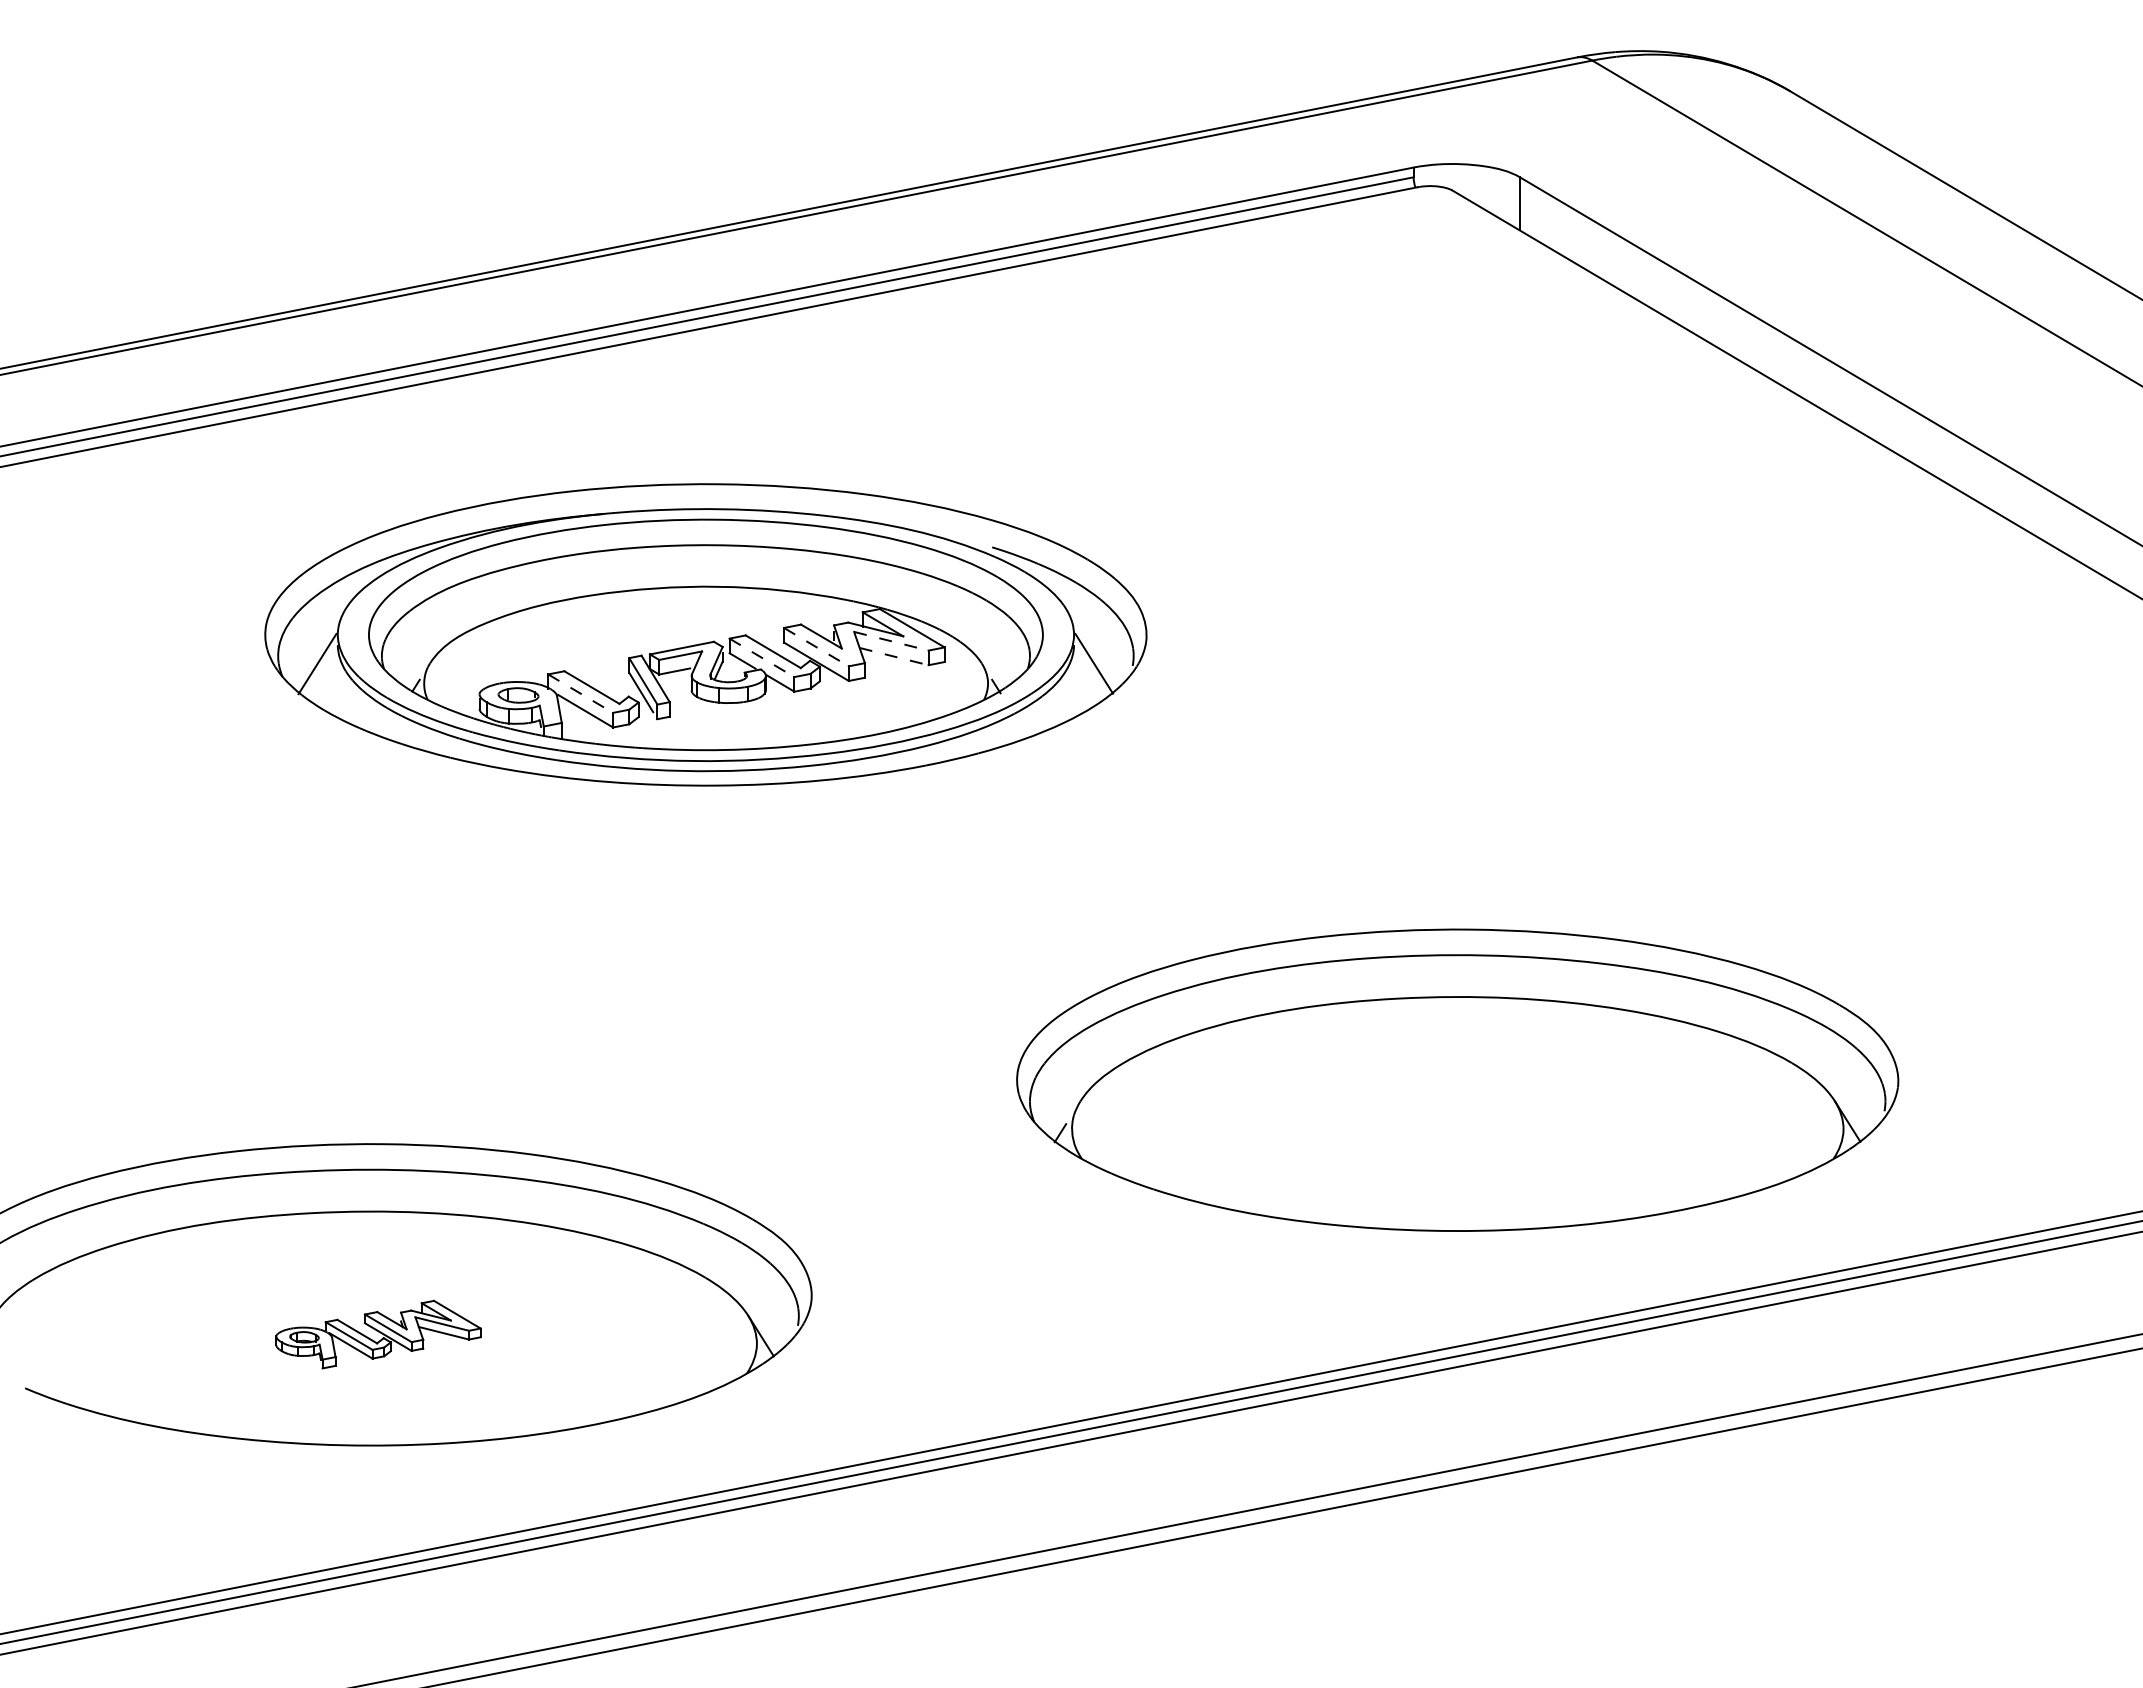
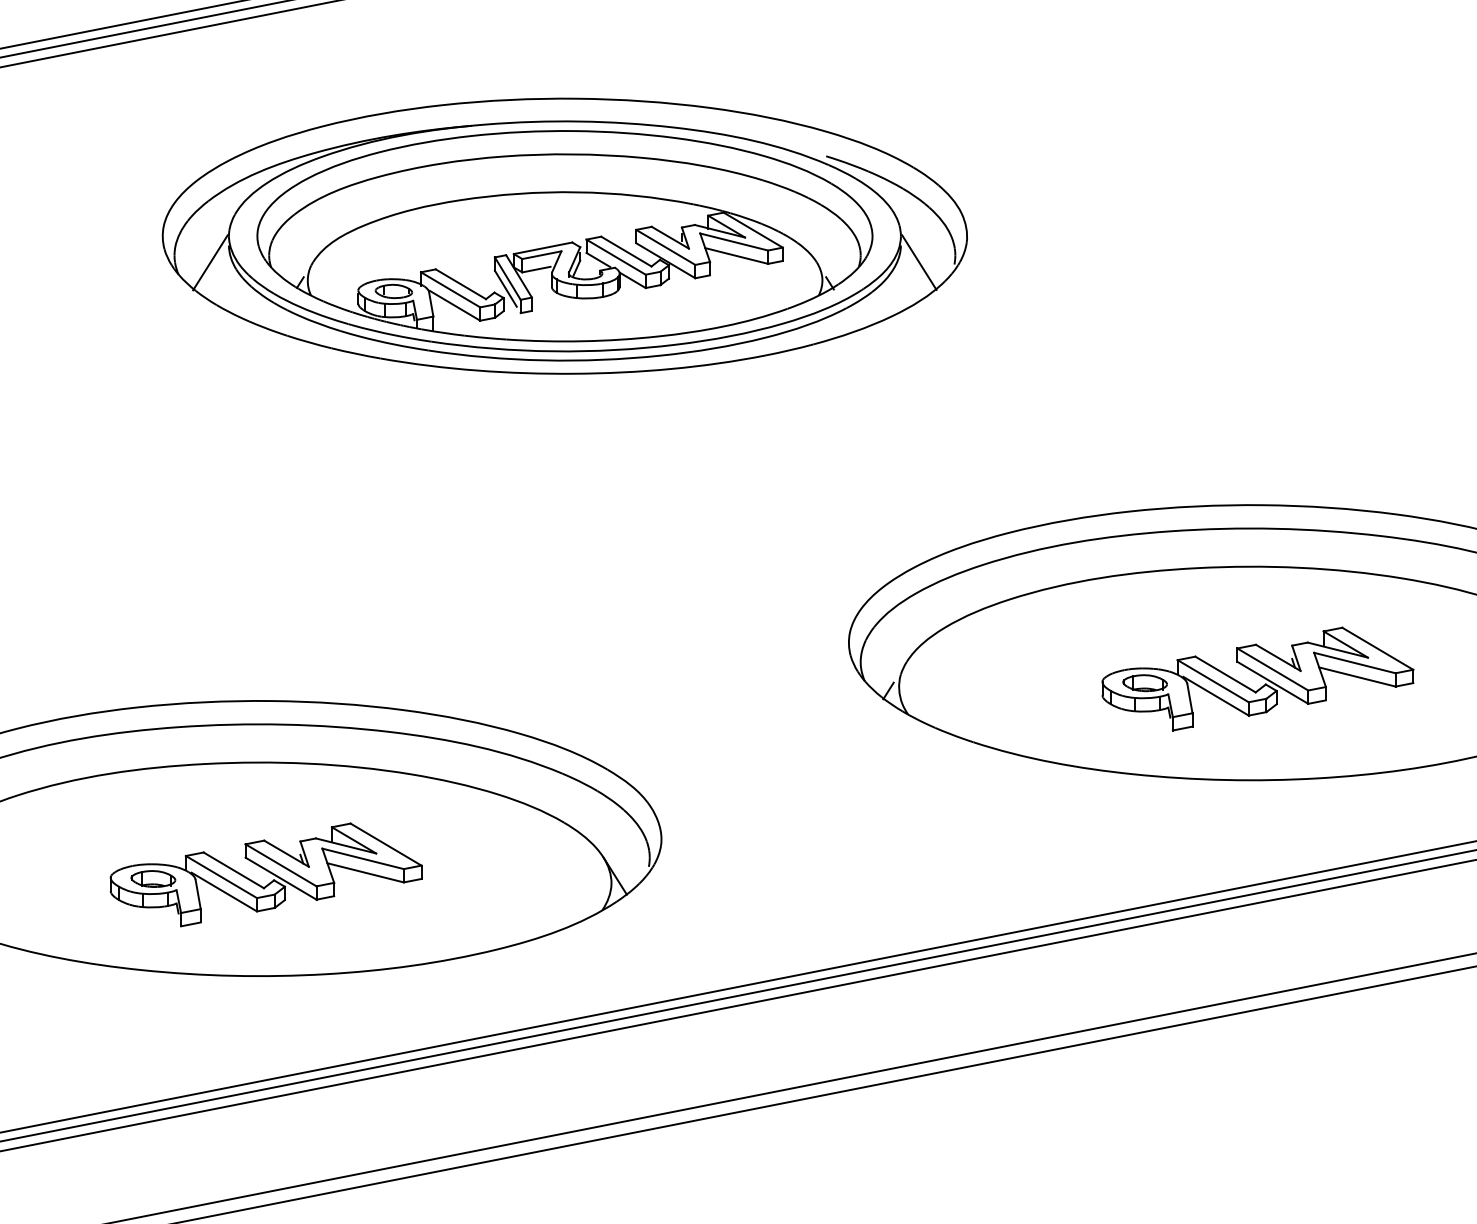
line: (891, 641) -> (734, 242), dashed -> solid
line: (816, 647) -> (665, 247), dashed -> solid
line: (894, 656) -> (737, 255), dashed -> solid
line: (762, 657) -> (616, 256), dashed -> solid
line: (580, 693) -> (450, 289), dashed -> solid
part: (1465, 1119) -> (1258, 678), added
part: (378, 1334) -> (266, 874), size x1.67

